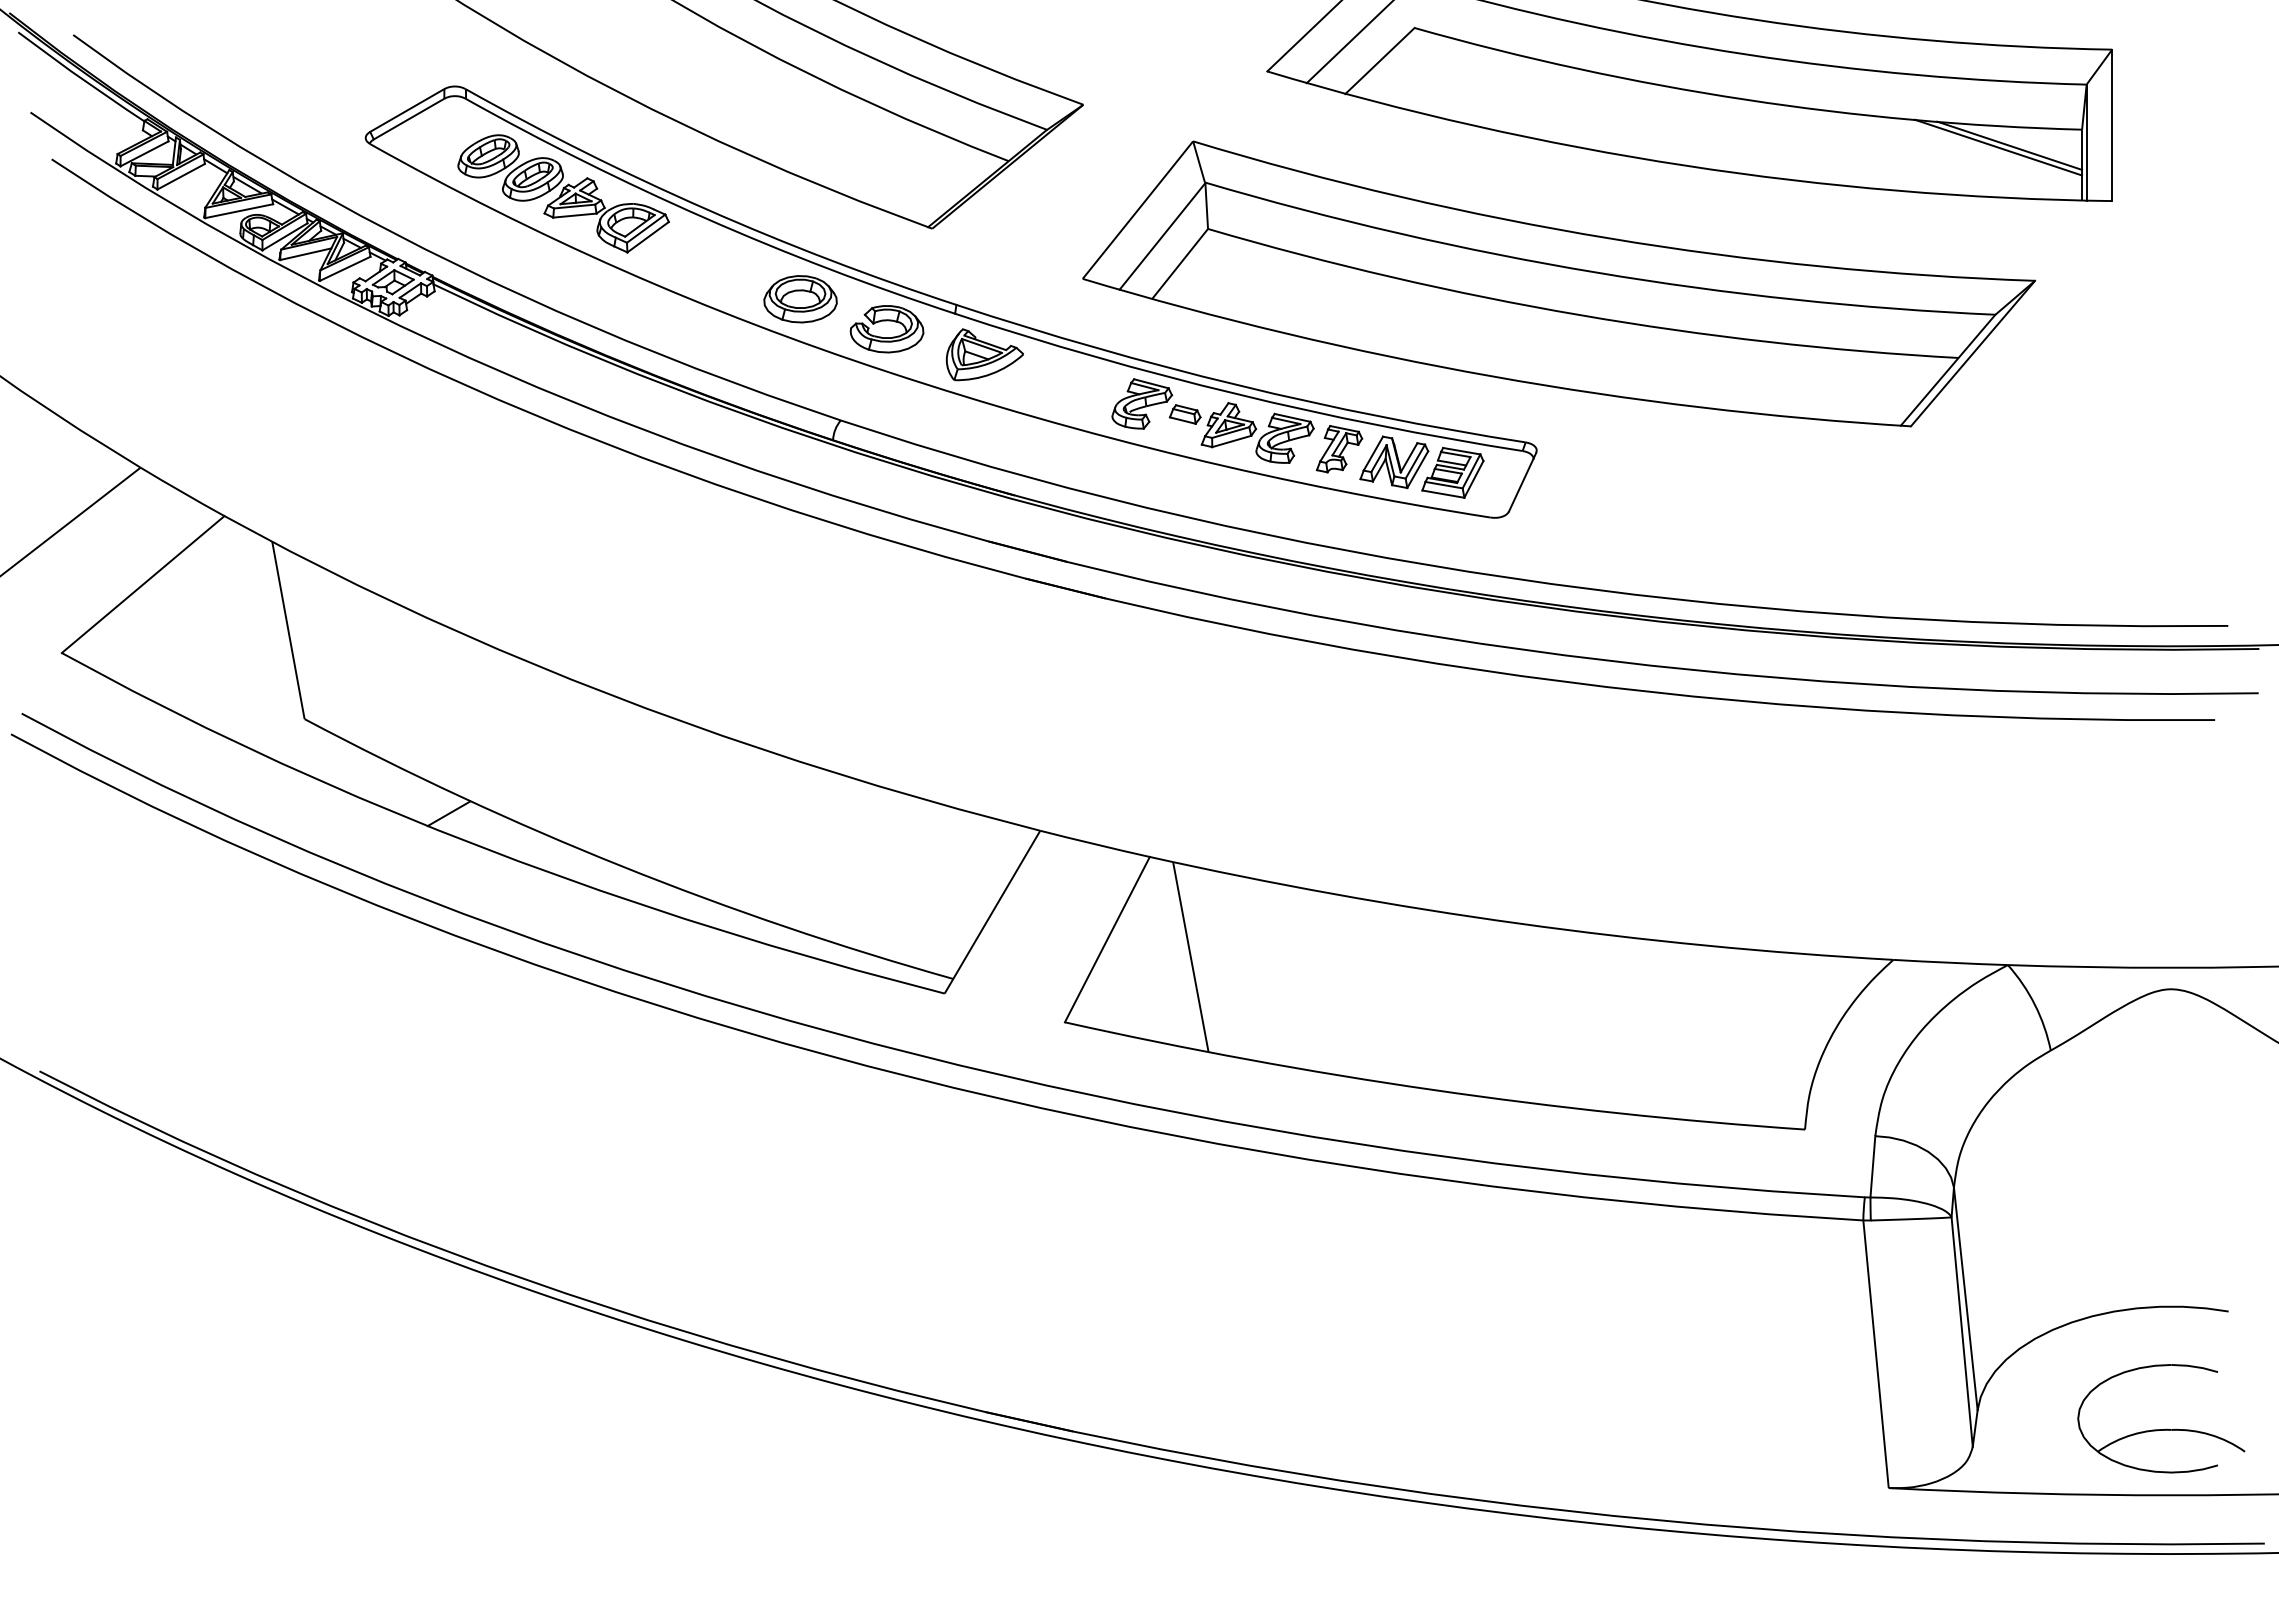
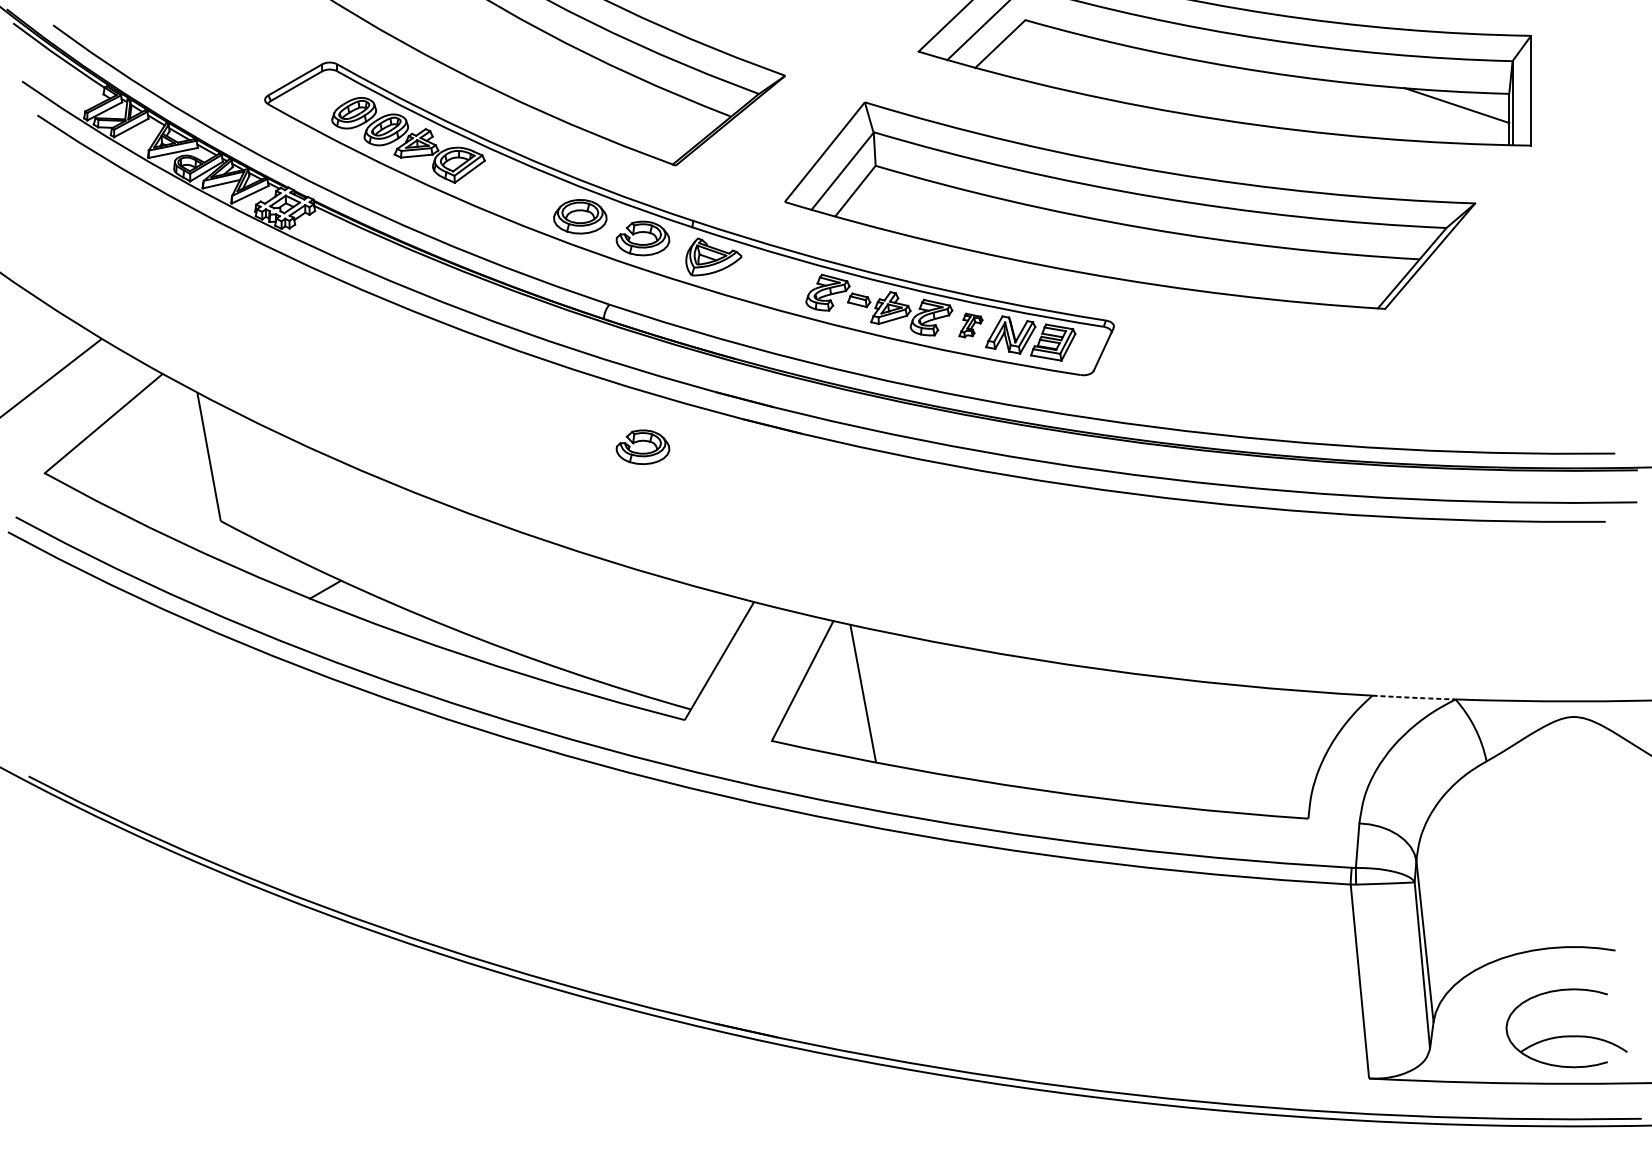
line: (1998, 147) -> (1448, 106), removed
part: (1339, 449) -> (970, 325), size x0.7
part: (886, 609) -> (642, 441), added
arc: (1950, 962) -> (1413, 697), solid -> dashed

